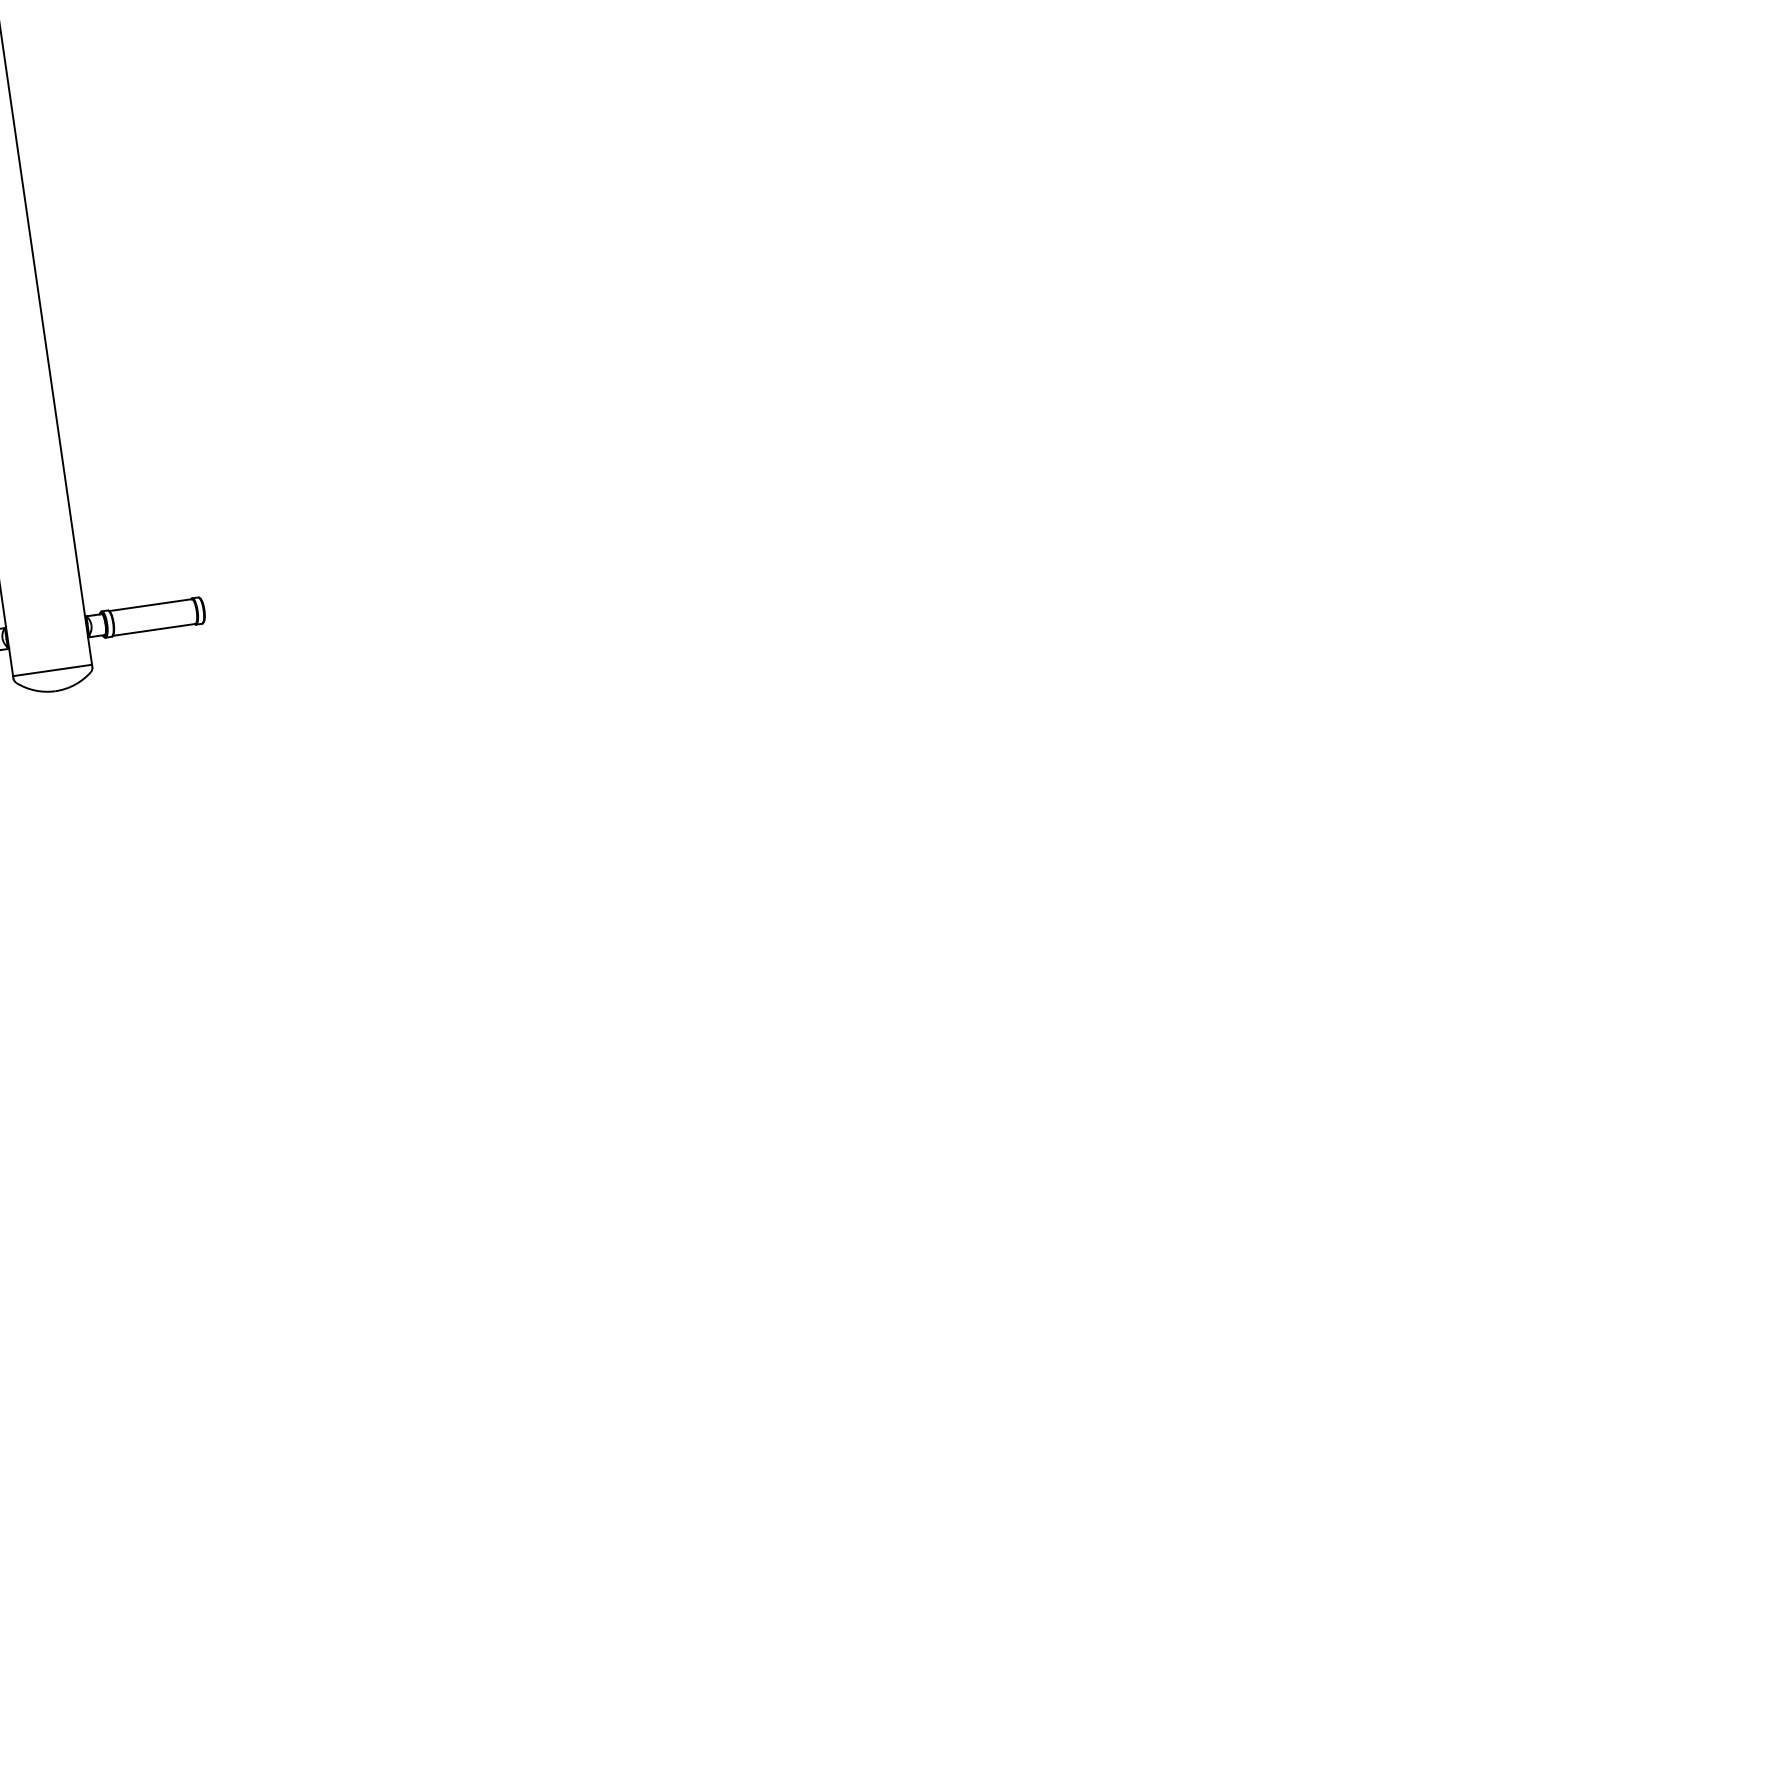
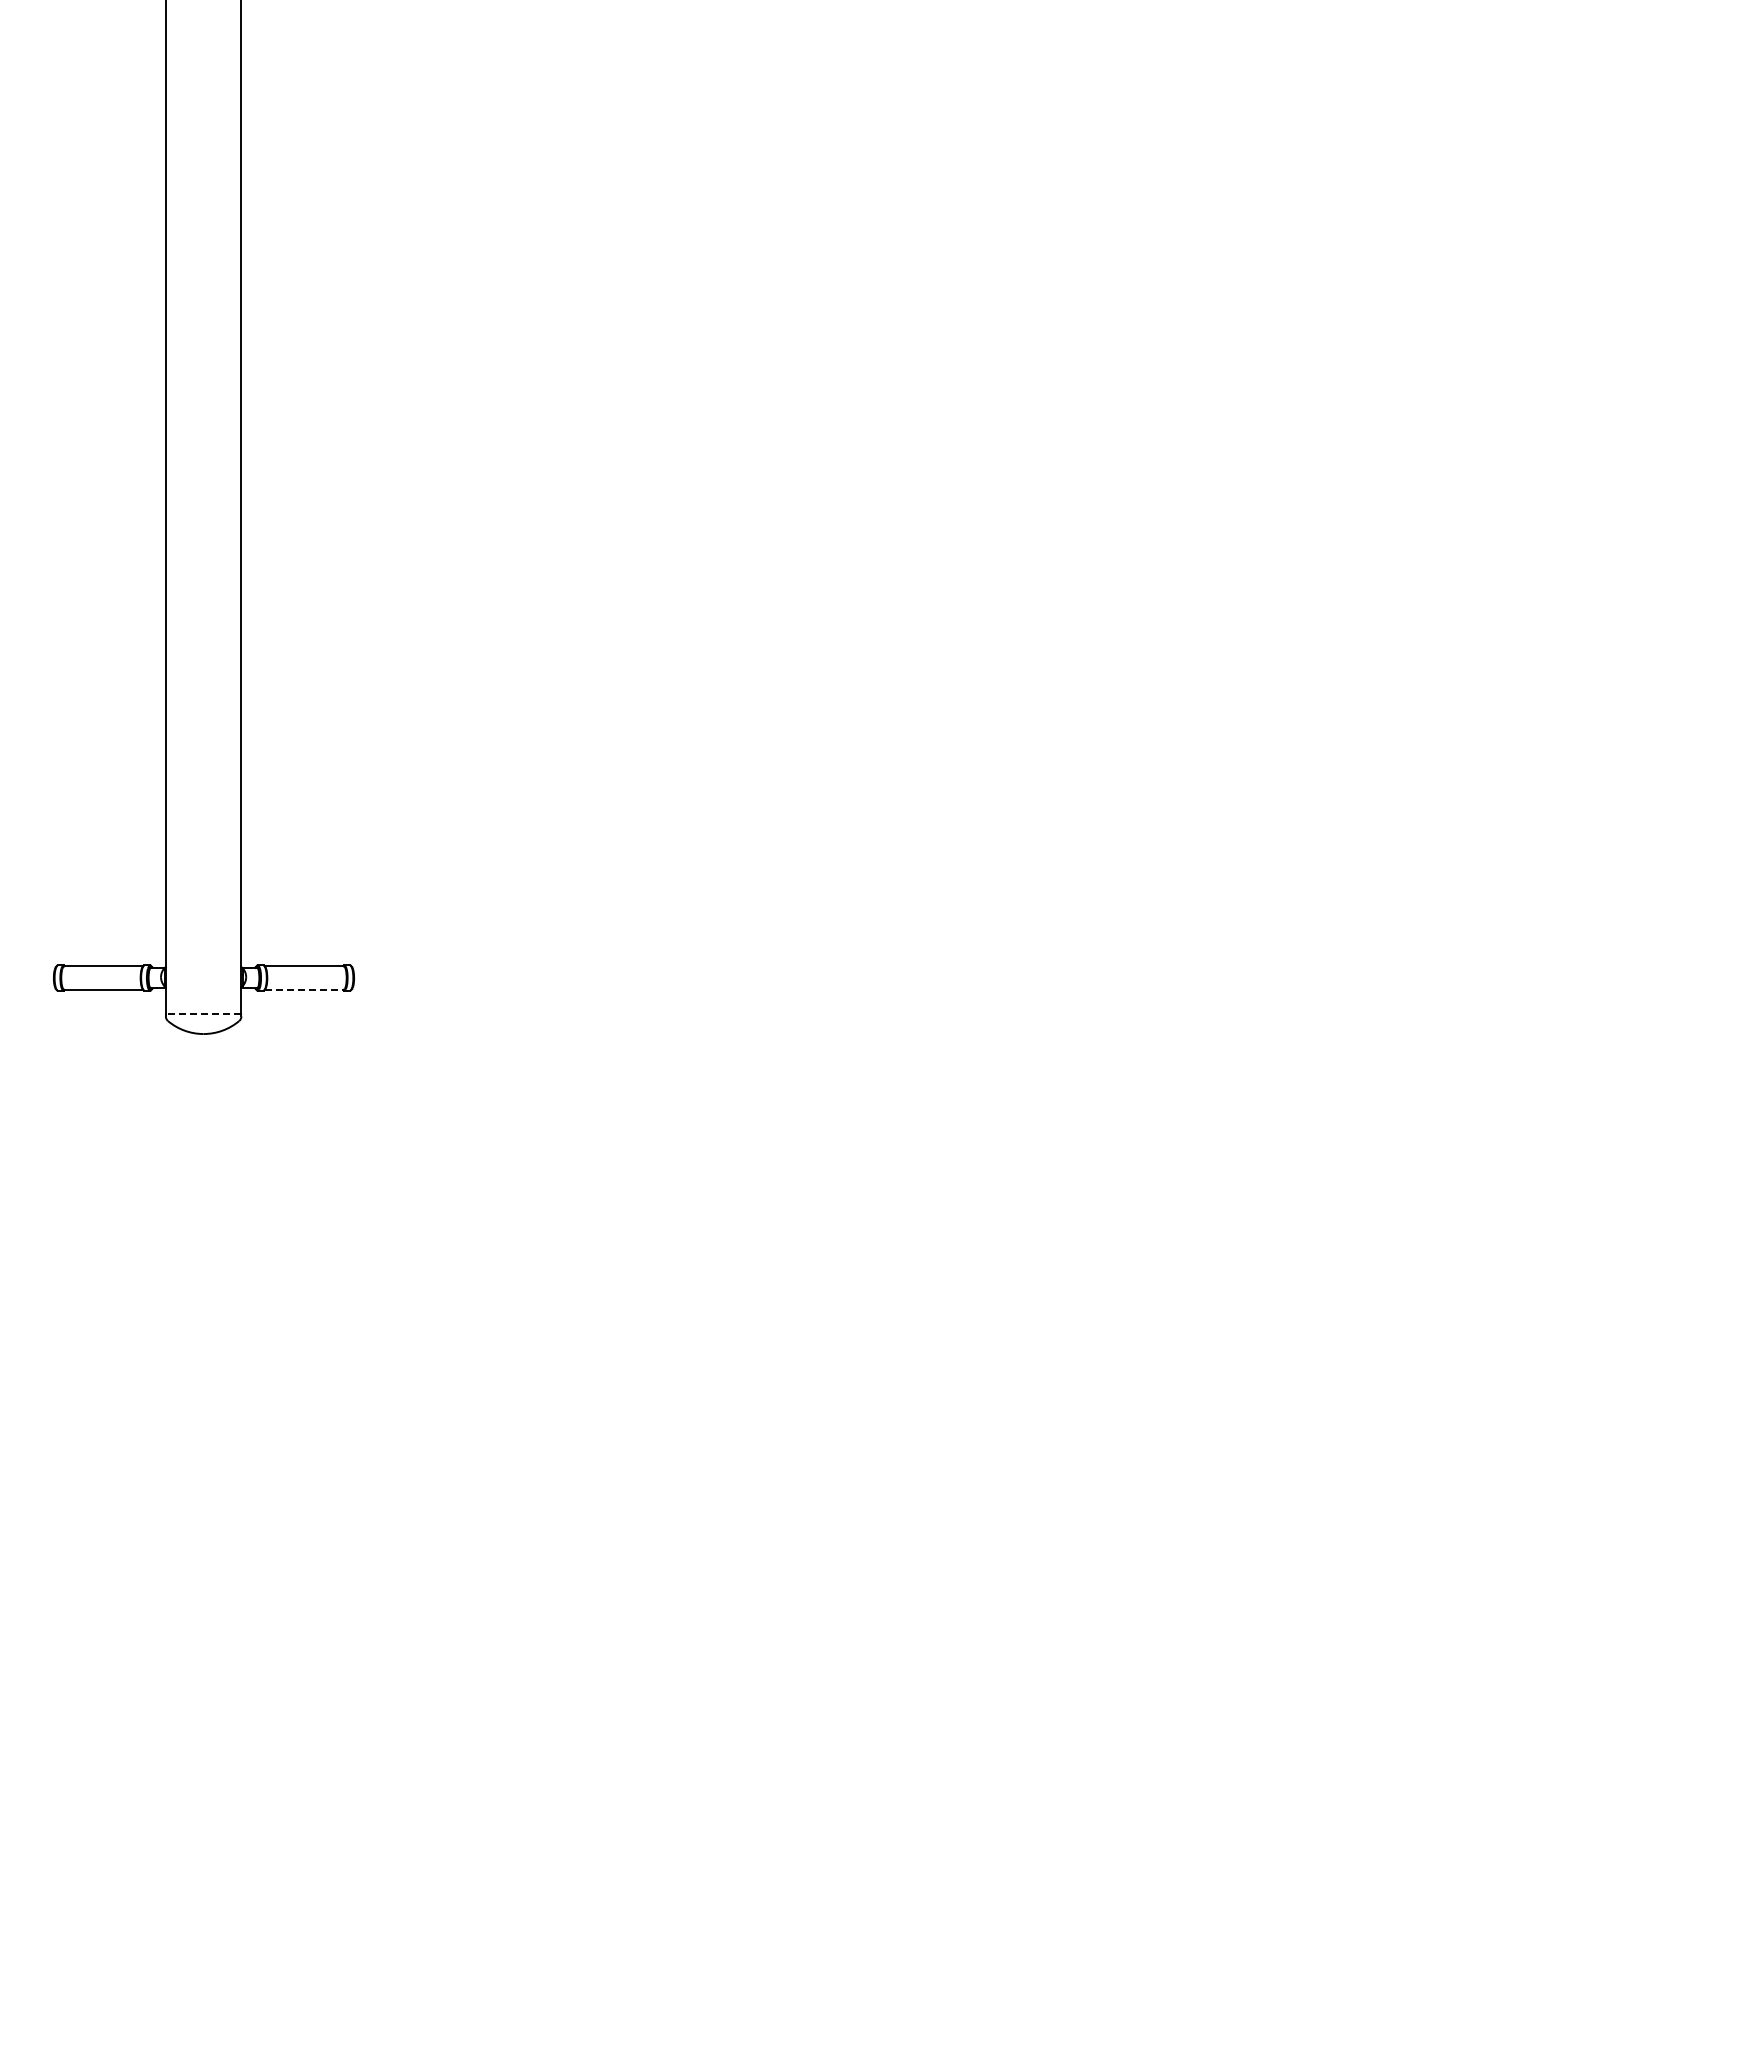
line: (154, 629) -> (304, 989), solid -> dashed
line: (52, 670) -> (203, 1014), solid -> dashed

